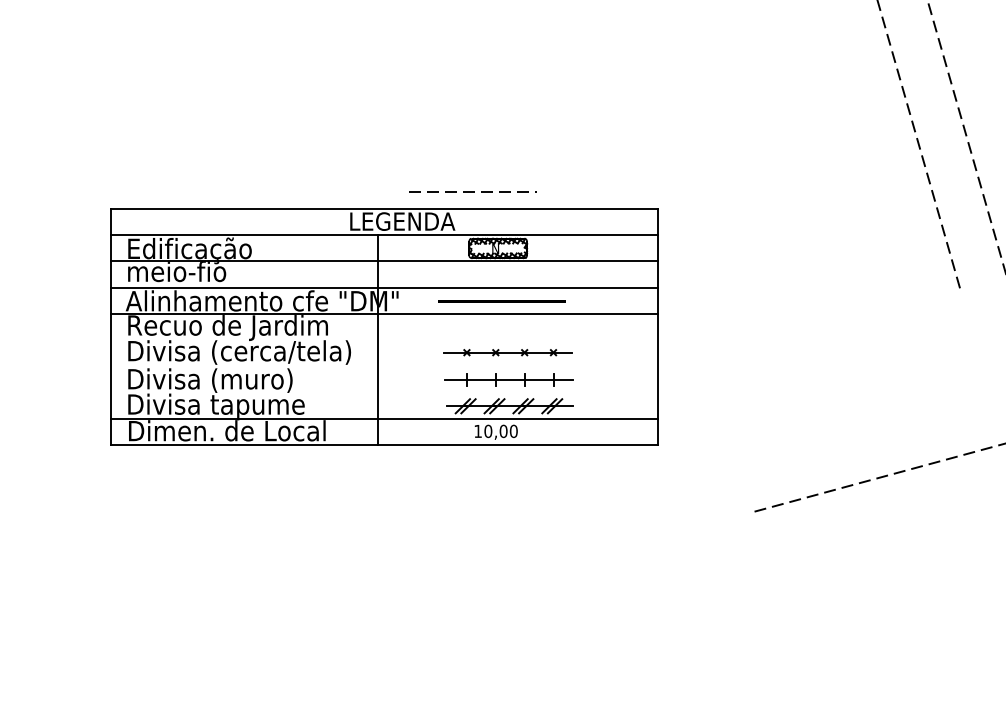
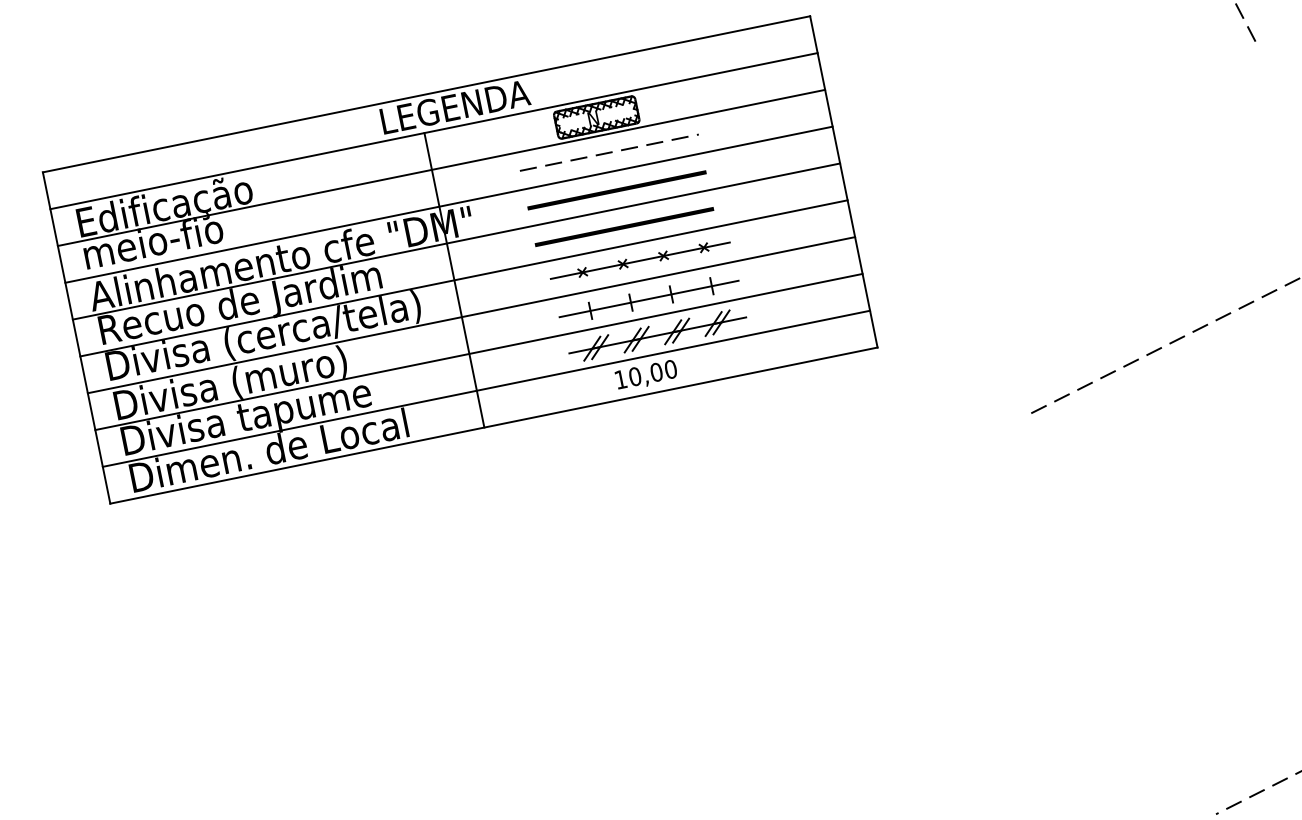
line: (472, 191) -> (608, 151), moved
line: (501, 327) -> (623, 227), added
line: (384, 340) -> (463, 278), added
line: (384, 366) -> (471, 315), added
line: (384, 392) -> (478, 351), added

